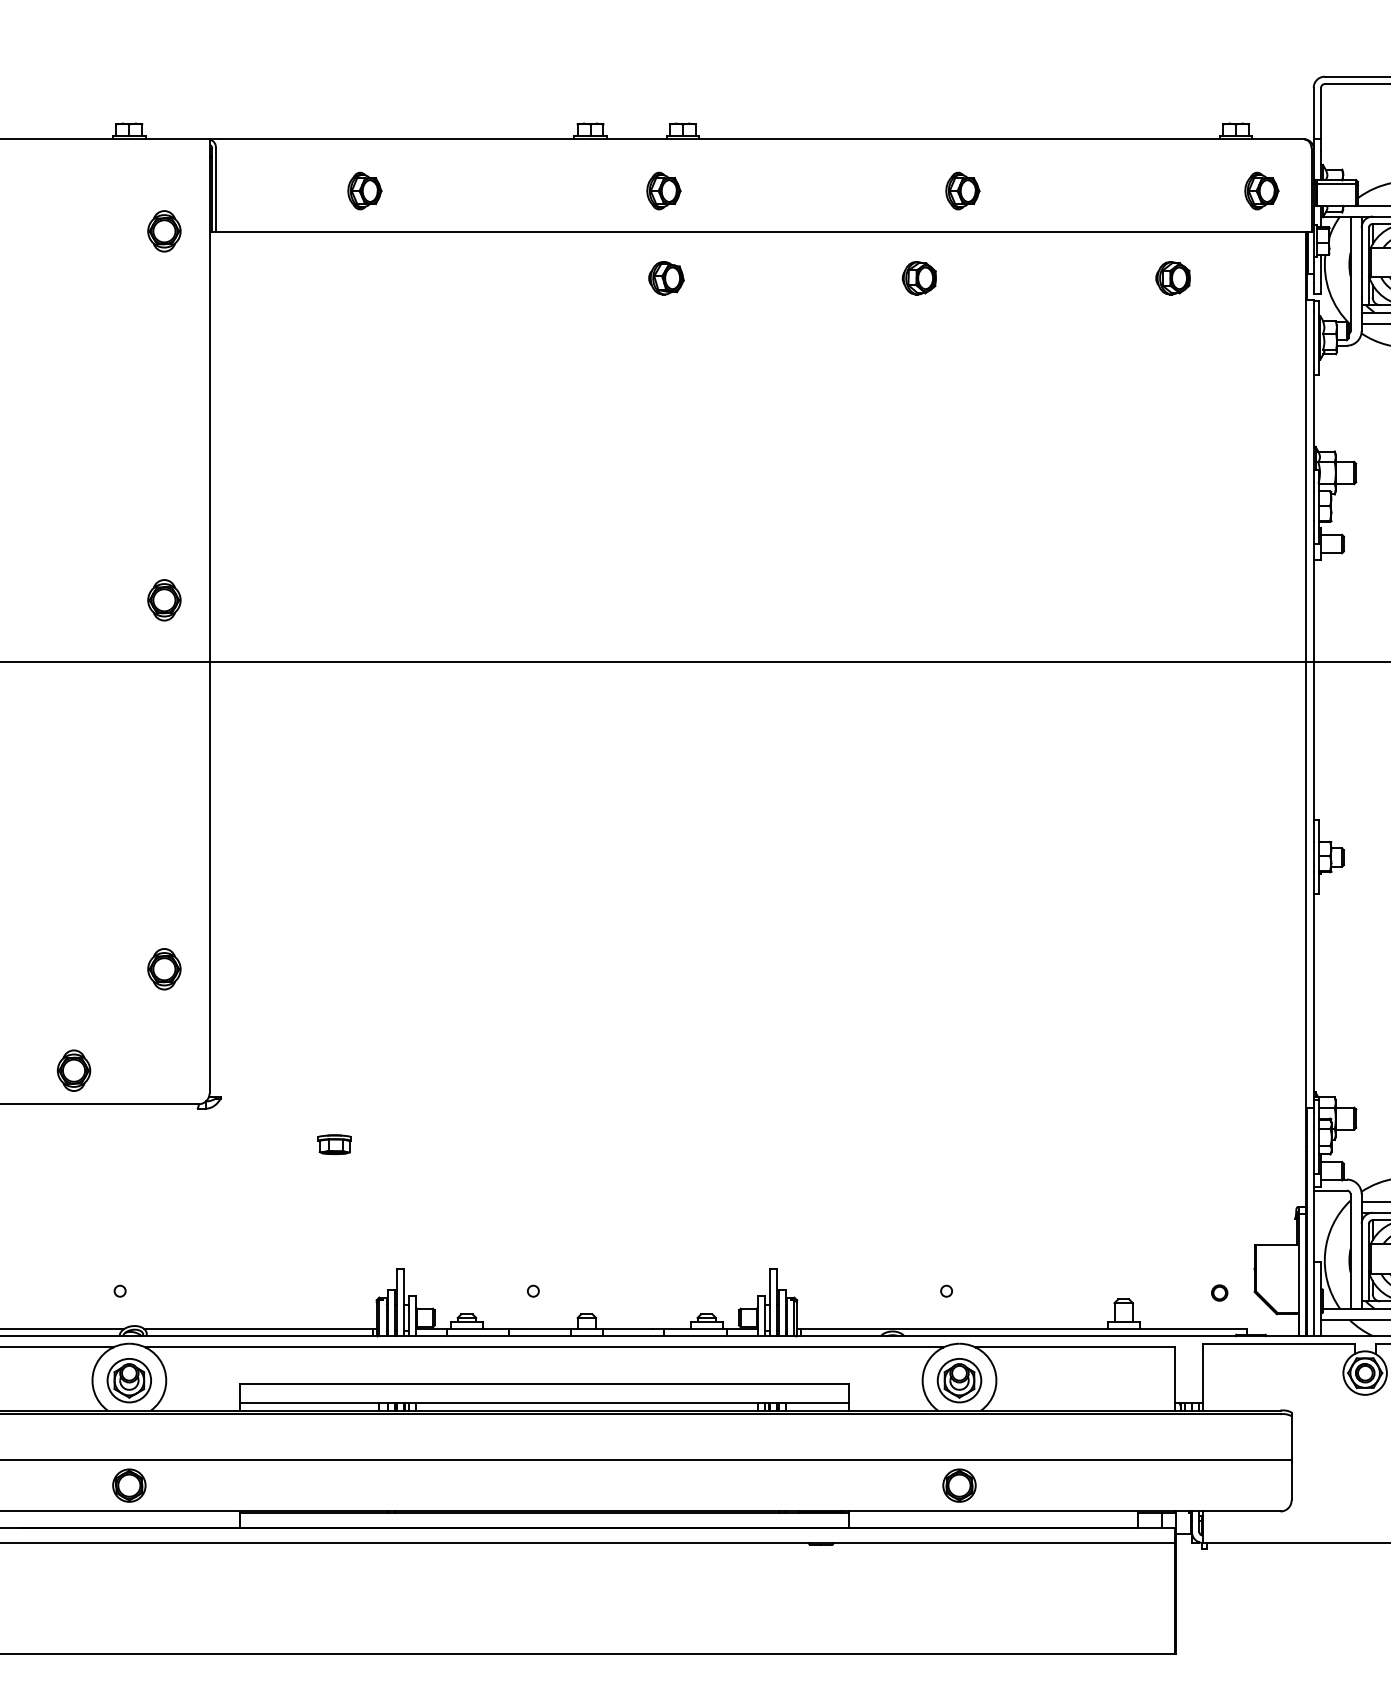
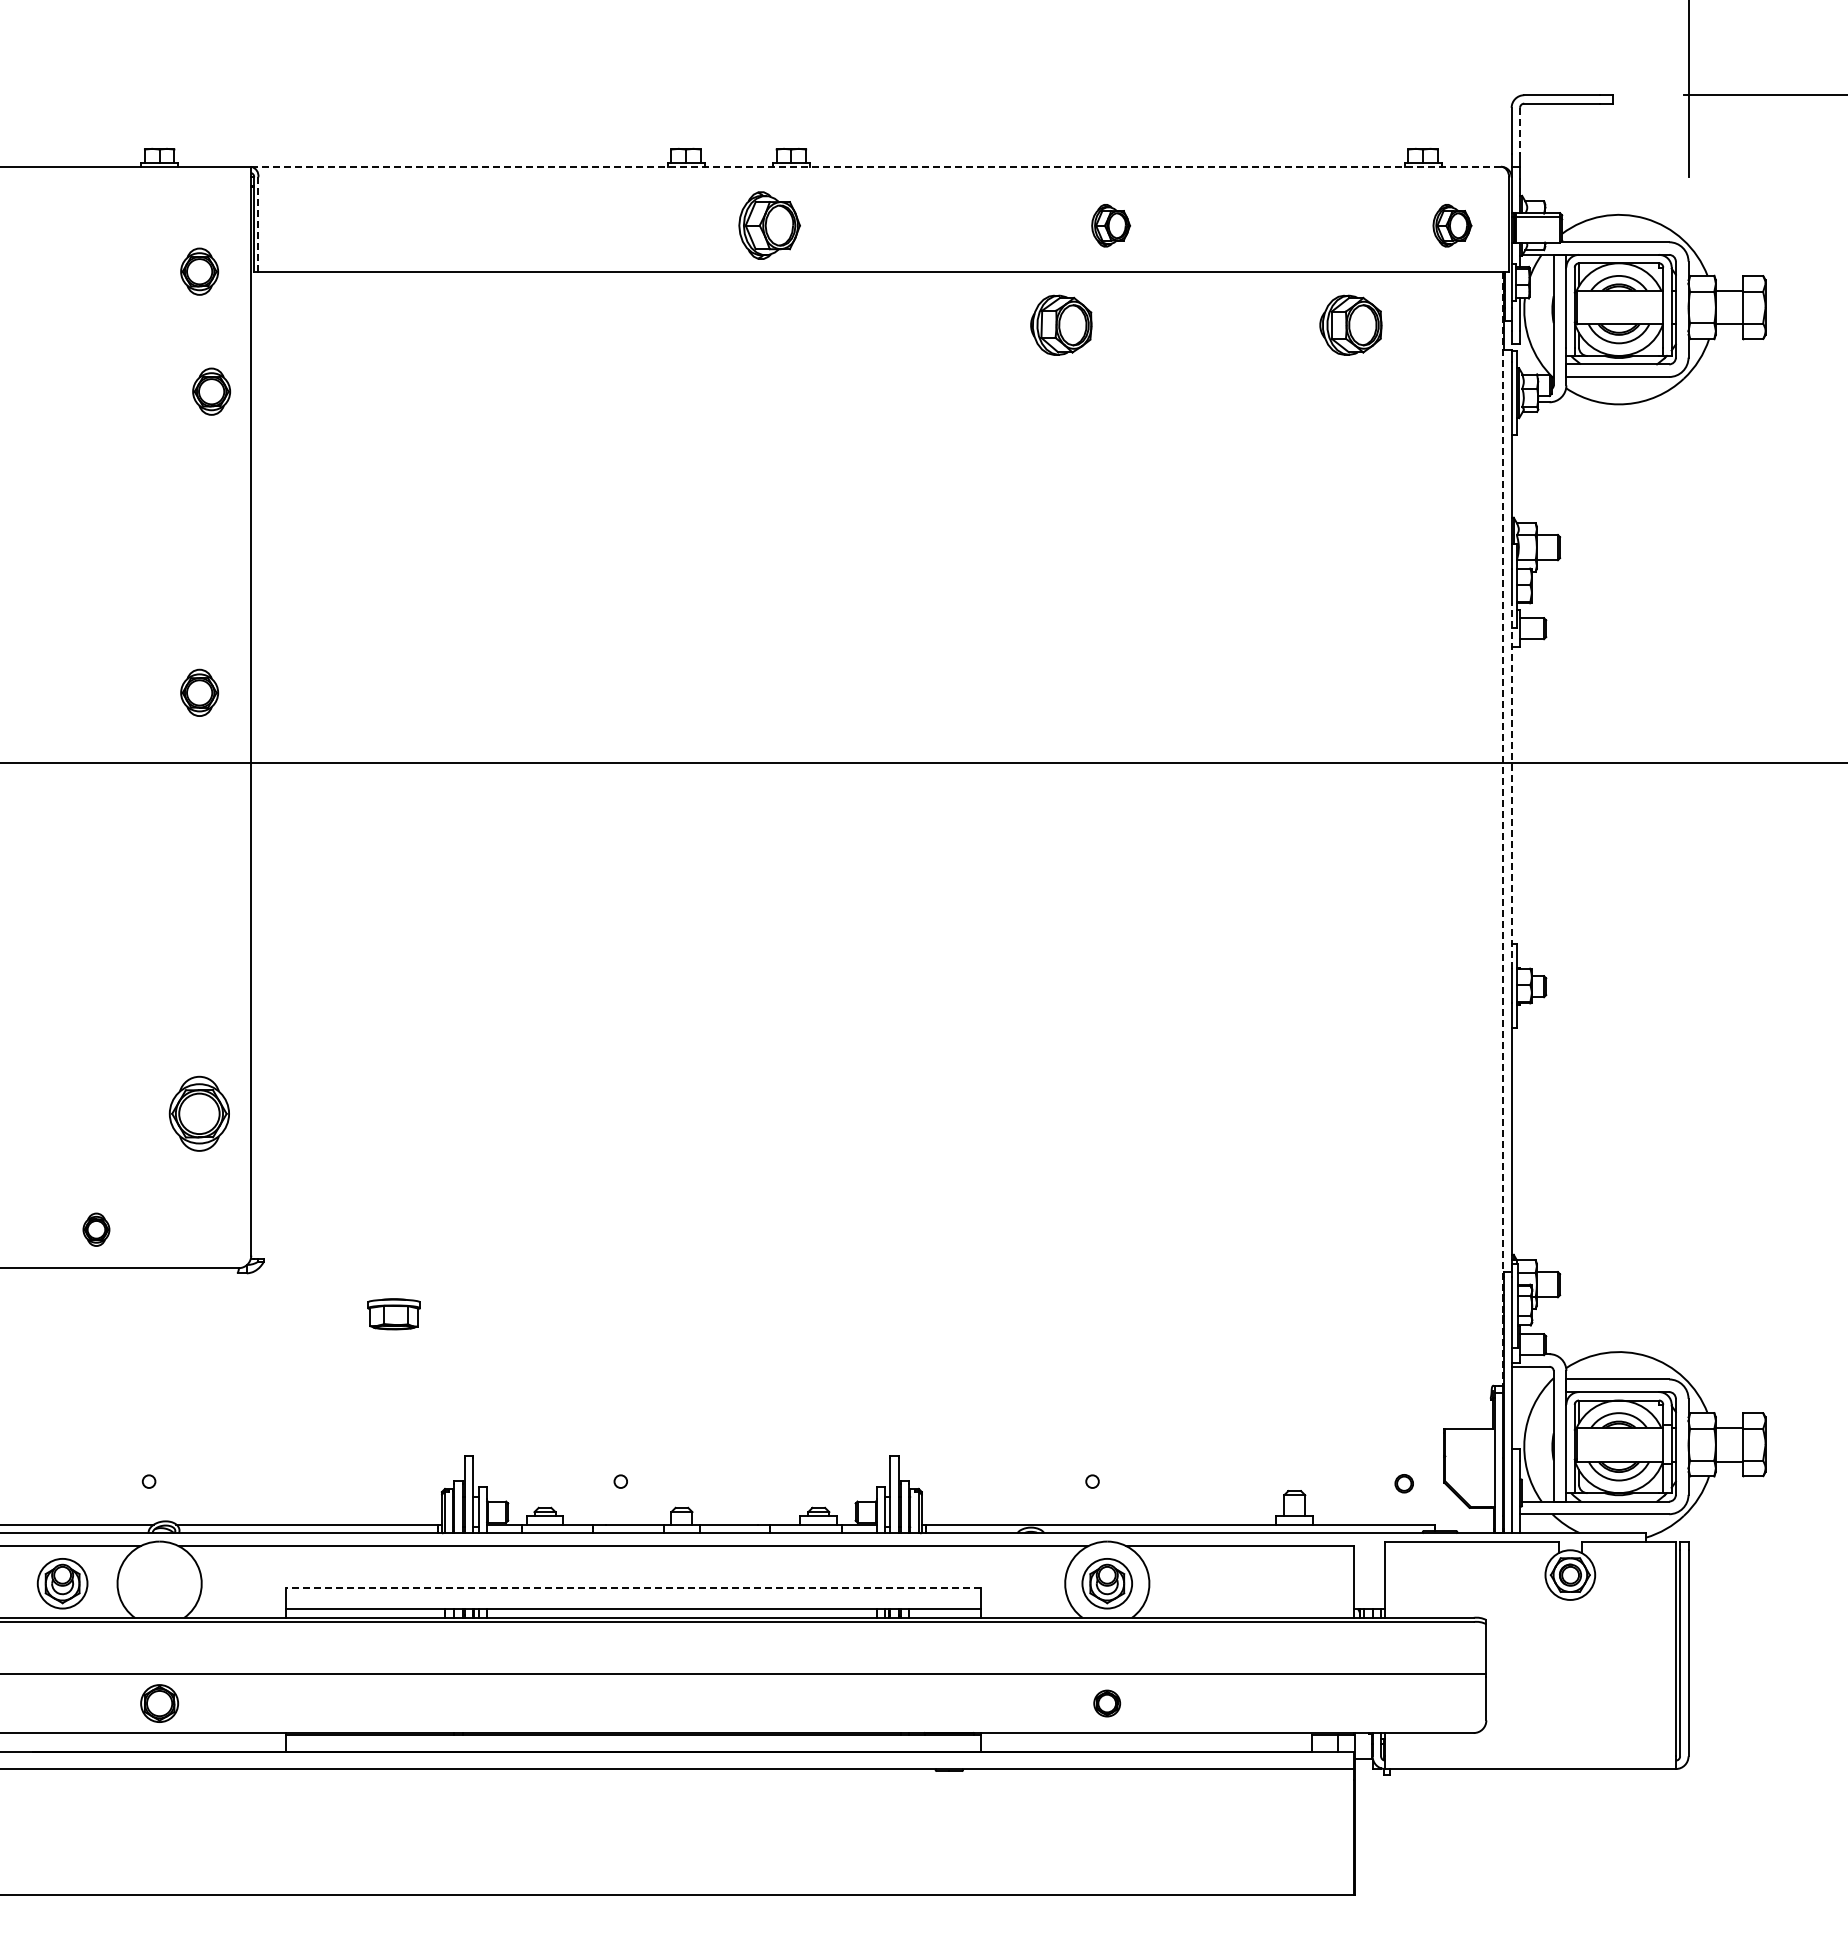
line: (1321, 108) -> (1520, 131), solid -> dashed
line: (757, 139) -> (876, 166), solid -> dashed
line: (215, 190) -> (258, 225), solid -> dashed
part: (364, 190) -> (428, 225), removed
part: (663, 190) -> (769, 225), size x1.6
part: (666, 278) -> (772, 325), removed
part: (919, 278) -> (1061, 325), size x1.6
part: (1172, 278) -> (1350, 325), size x1.6
part: (174, 336) -> (211, 391), added
line: (1313, 681) -> (1511, 785), solid -> dashed
line: (1306, 719) -> (1503, 828), solid -> dashed
part: (164, 969) -> (199, 1114), size x1.6
part: (74, 1070) -> (96, 1229), size x0.7
part: (334, 1144) -> (393, 1314), size x1.4
part: (129, 1380) -> (62, 1583), moved
line: (543, 1383) -> (632, 1587), solid -> dashed
part: (958, 1485) -> (1106, 1703), size x0.7

